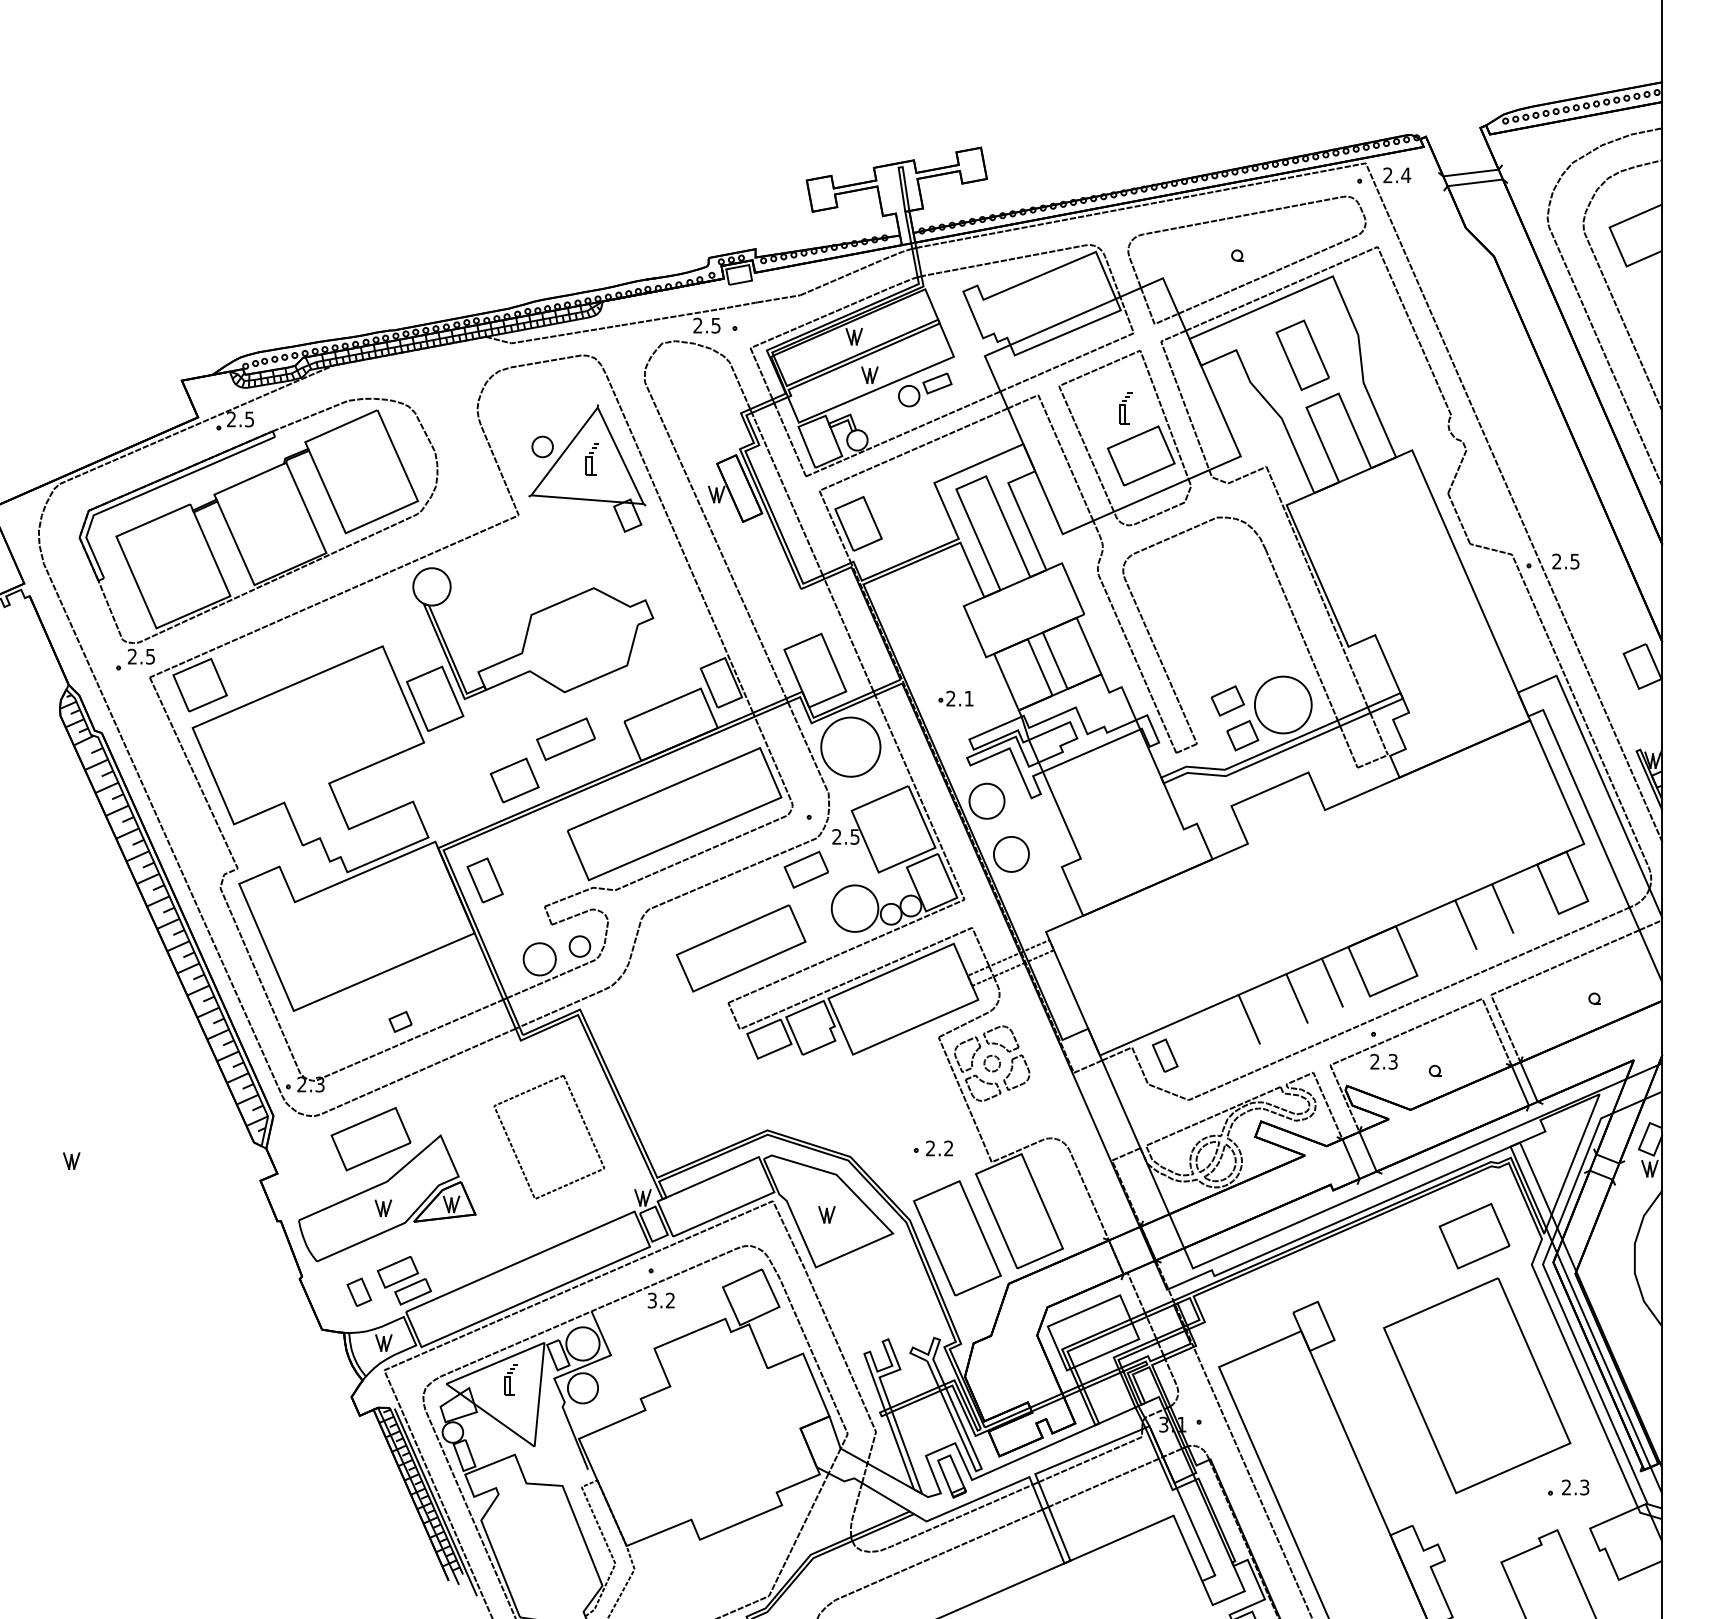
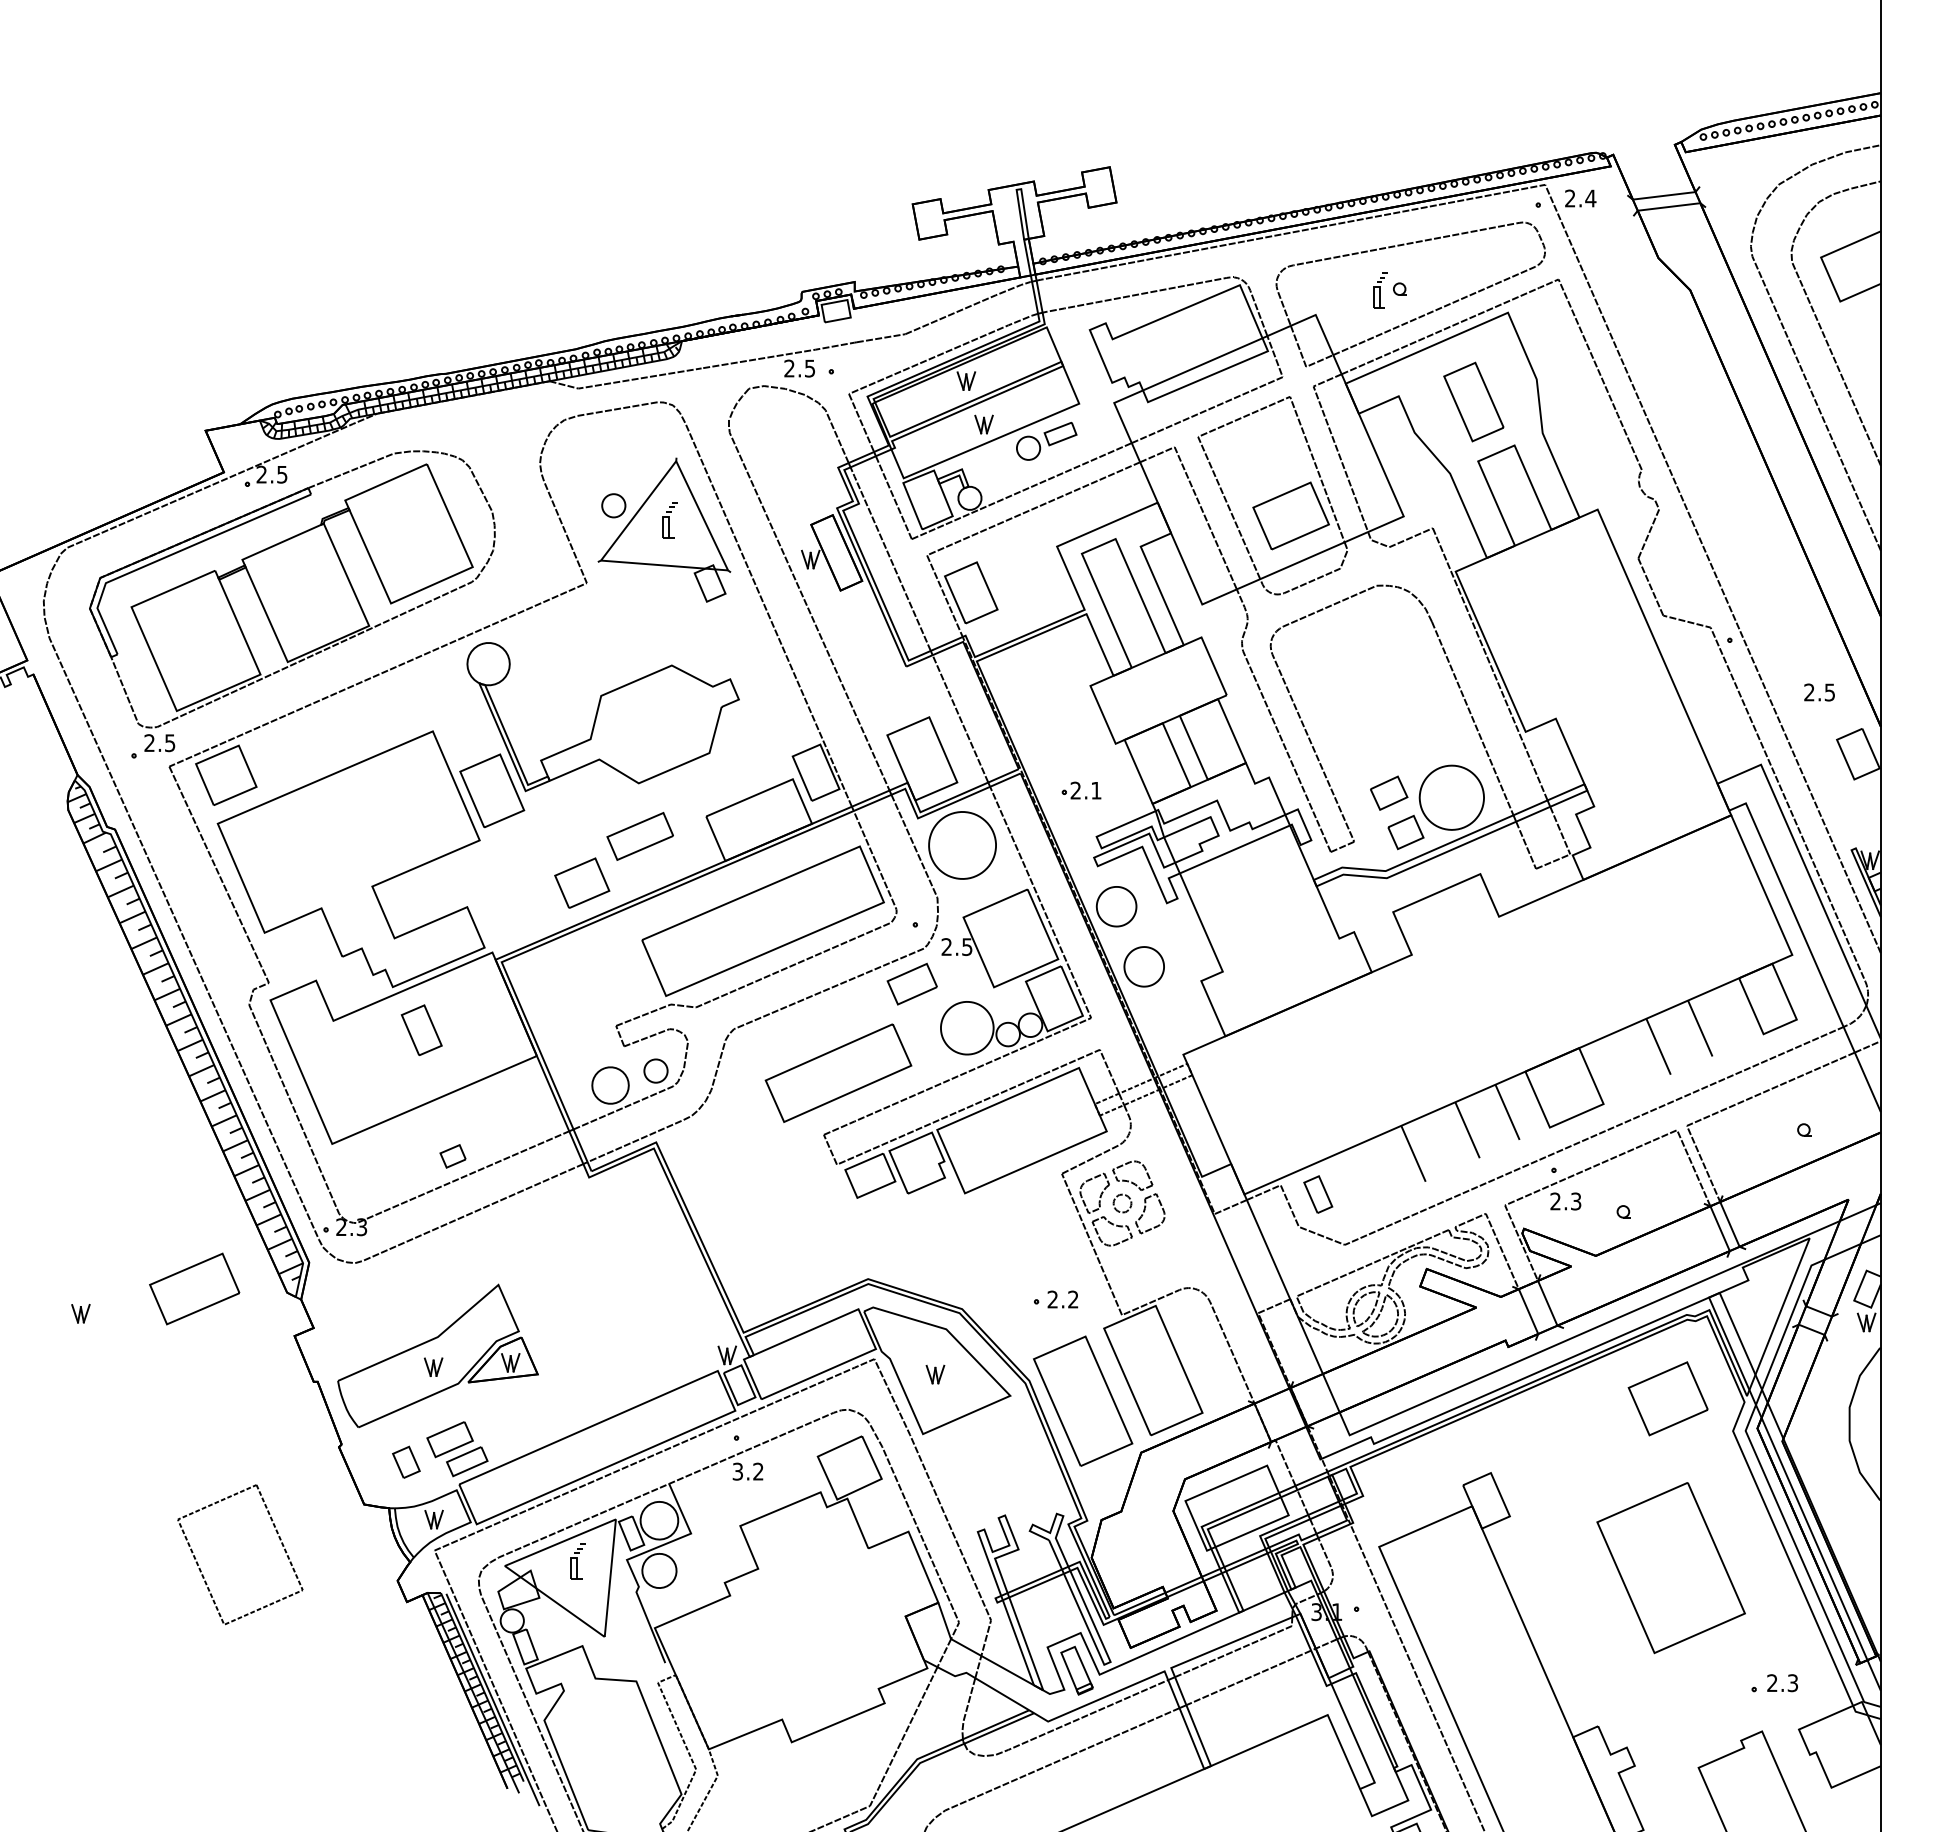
part: (1125, 408) -> (1380, 290), moved
text: (1565, 561) -> (1819, 692), moved
part: (484, 879) -> (421, 1029), moved
part: (583, 1121) -> (278, 1537), moved
part: (370, 1138) -> (194, 1288), moved
part: (1476, 1385) -> (1670, 1567), size x0.7

